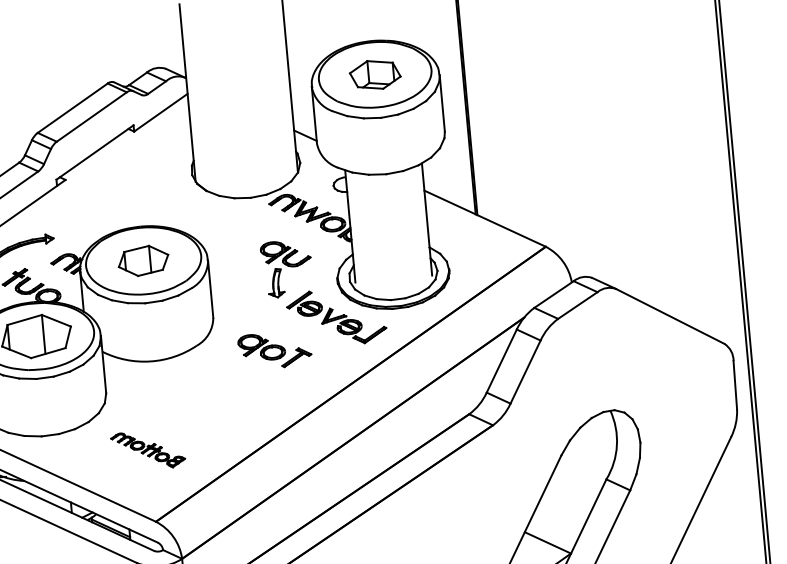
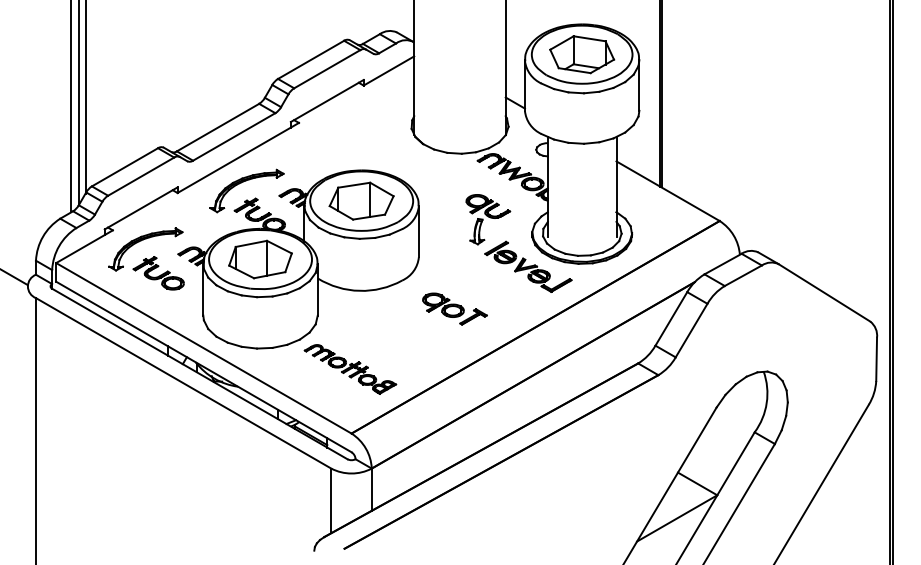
part: (375, 74) -> (582, 54), size x1.43
part: (143, 260) -> (361, 200), size x1.43
part: (274, 349) -> (454, 308), moved
part: (148, 450) -> (350, 369), size x1.43

